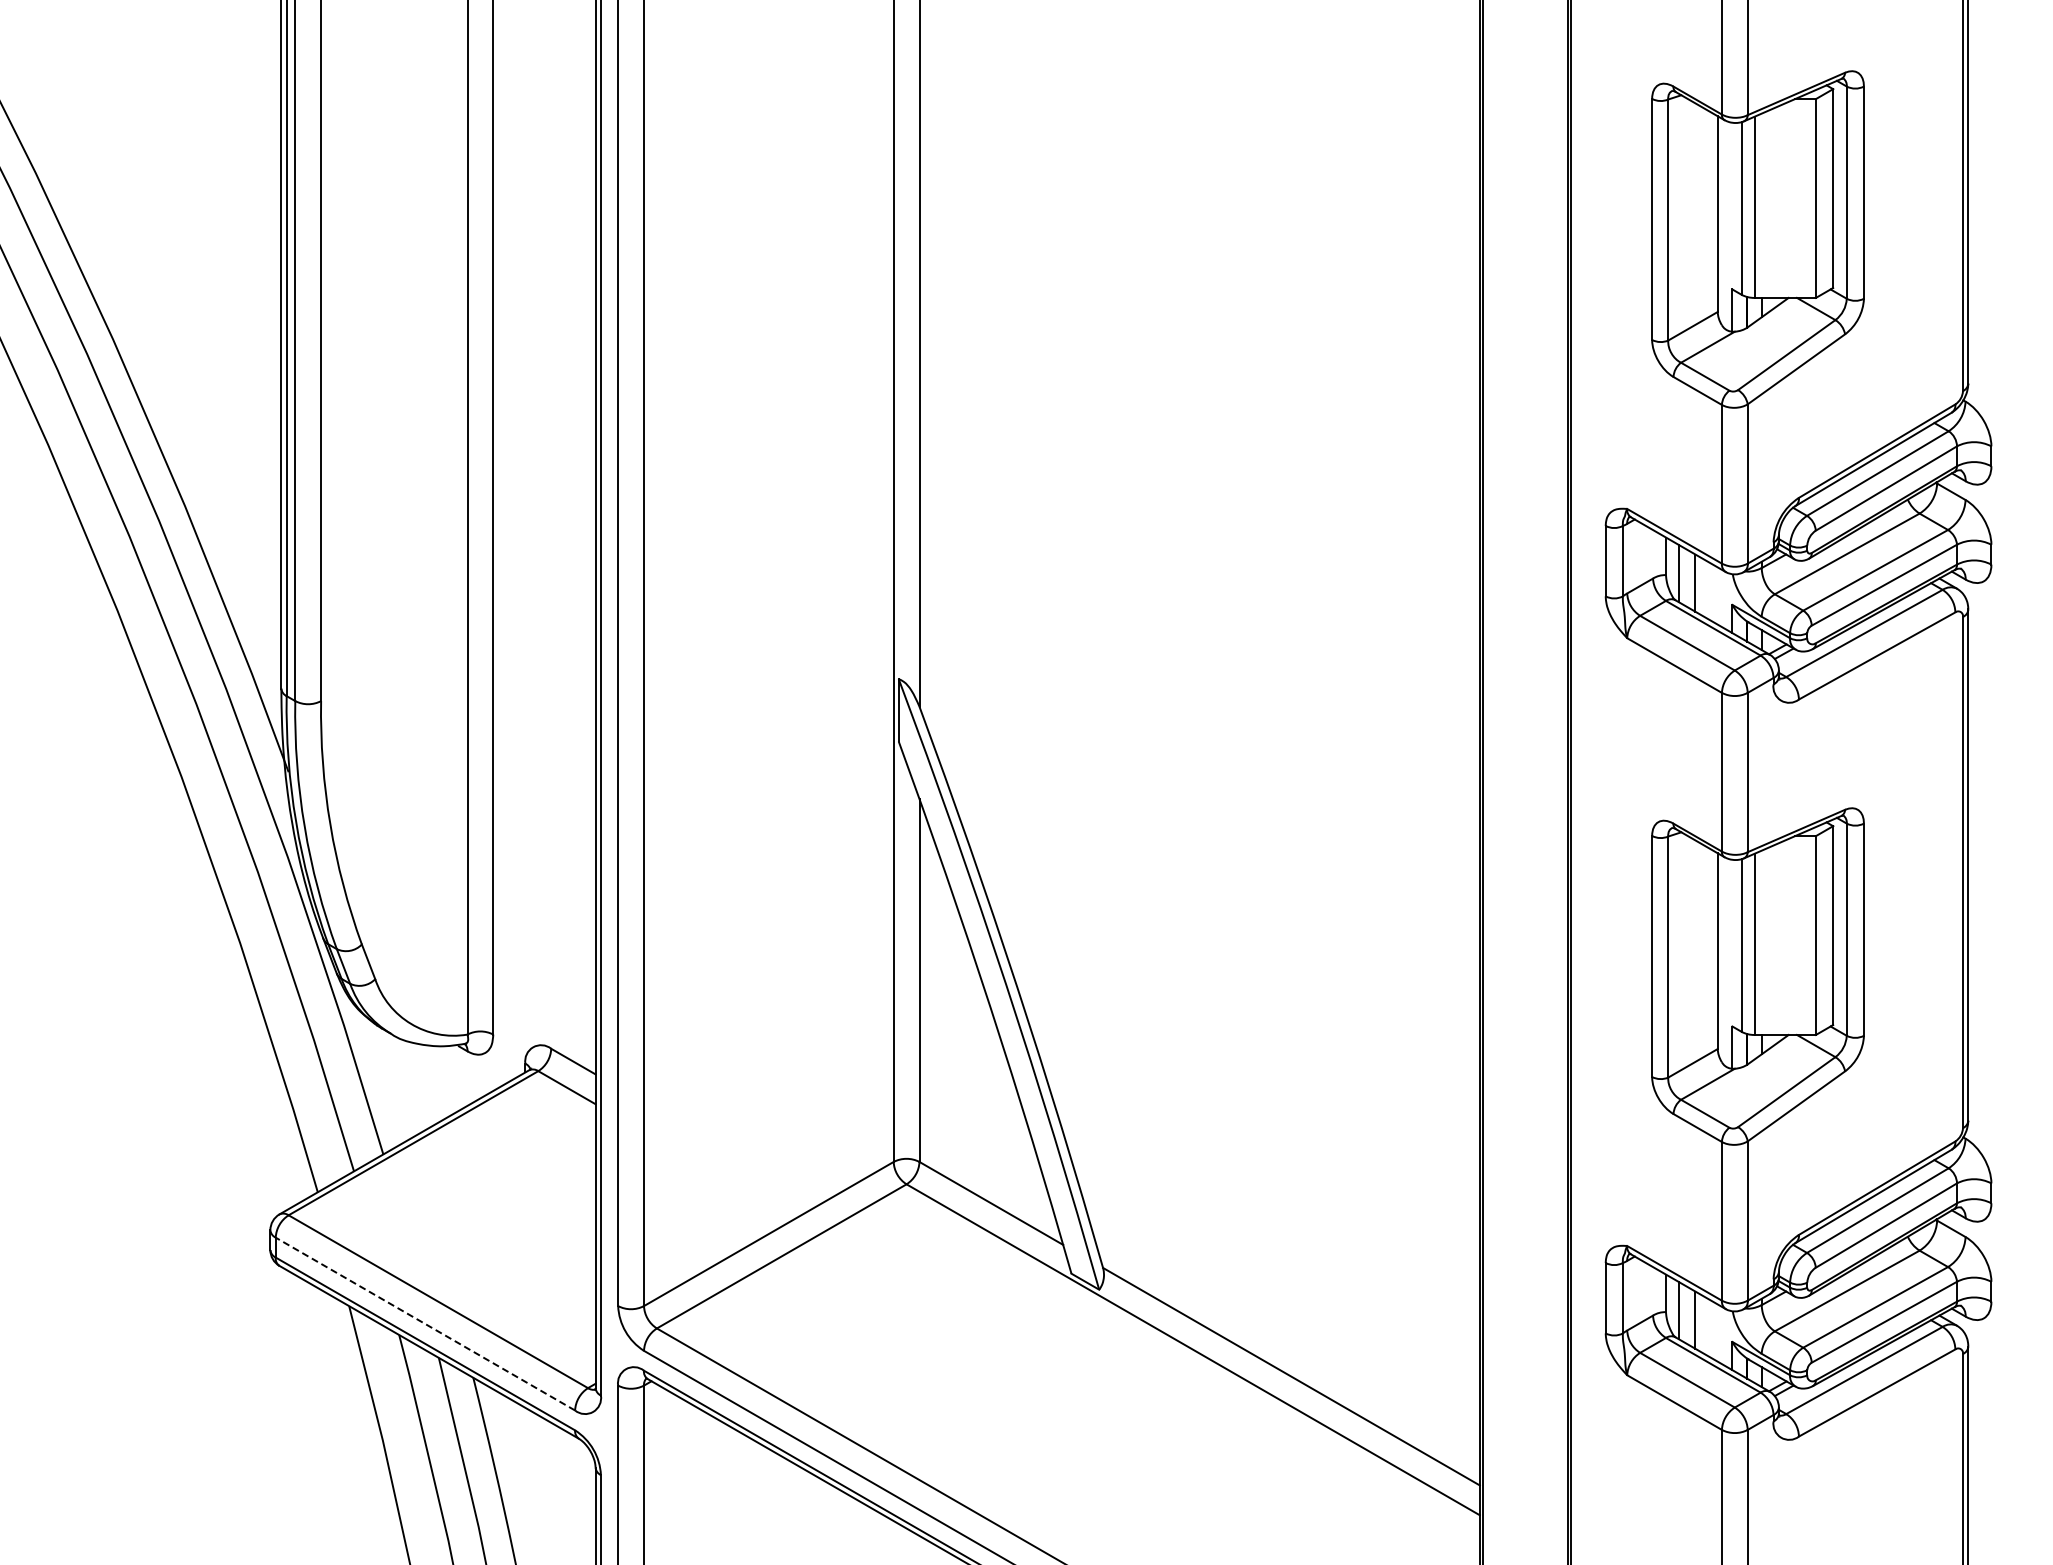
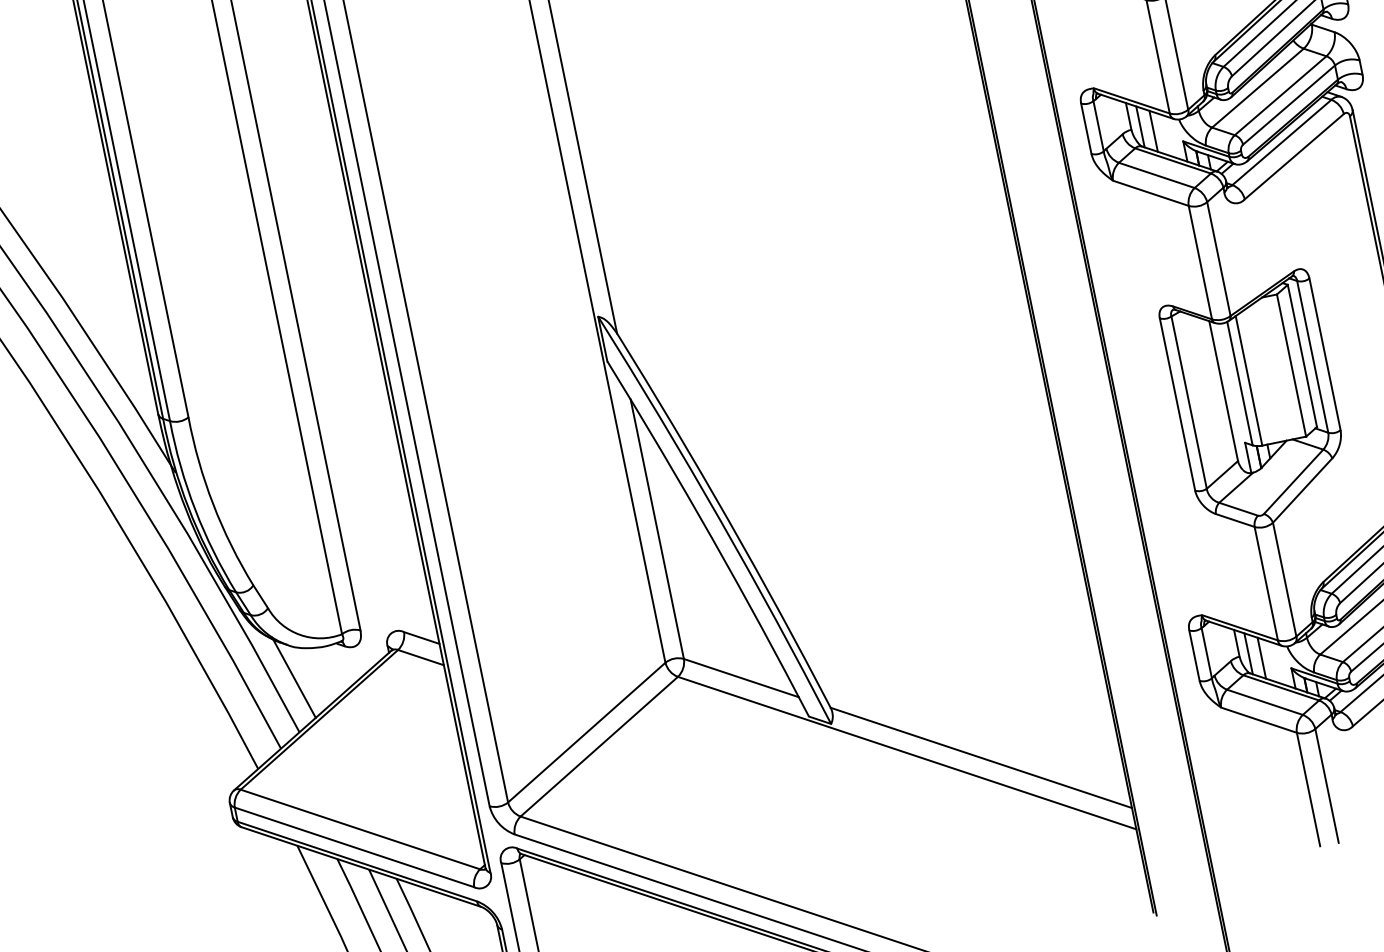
line: (390, 1079) -> (293, 677), added
line: (425, 1324) -> (354, 847), dashed -> solid

